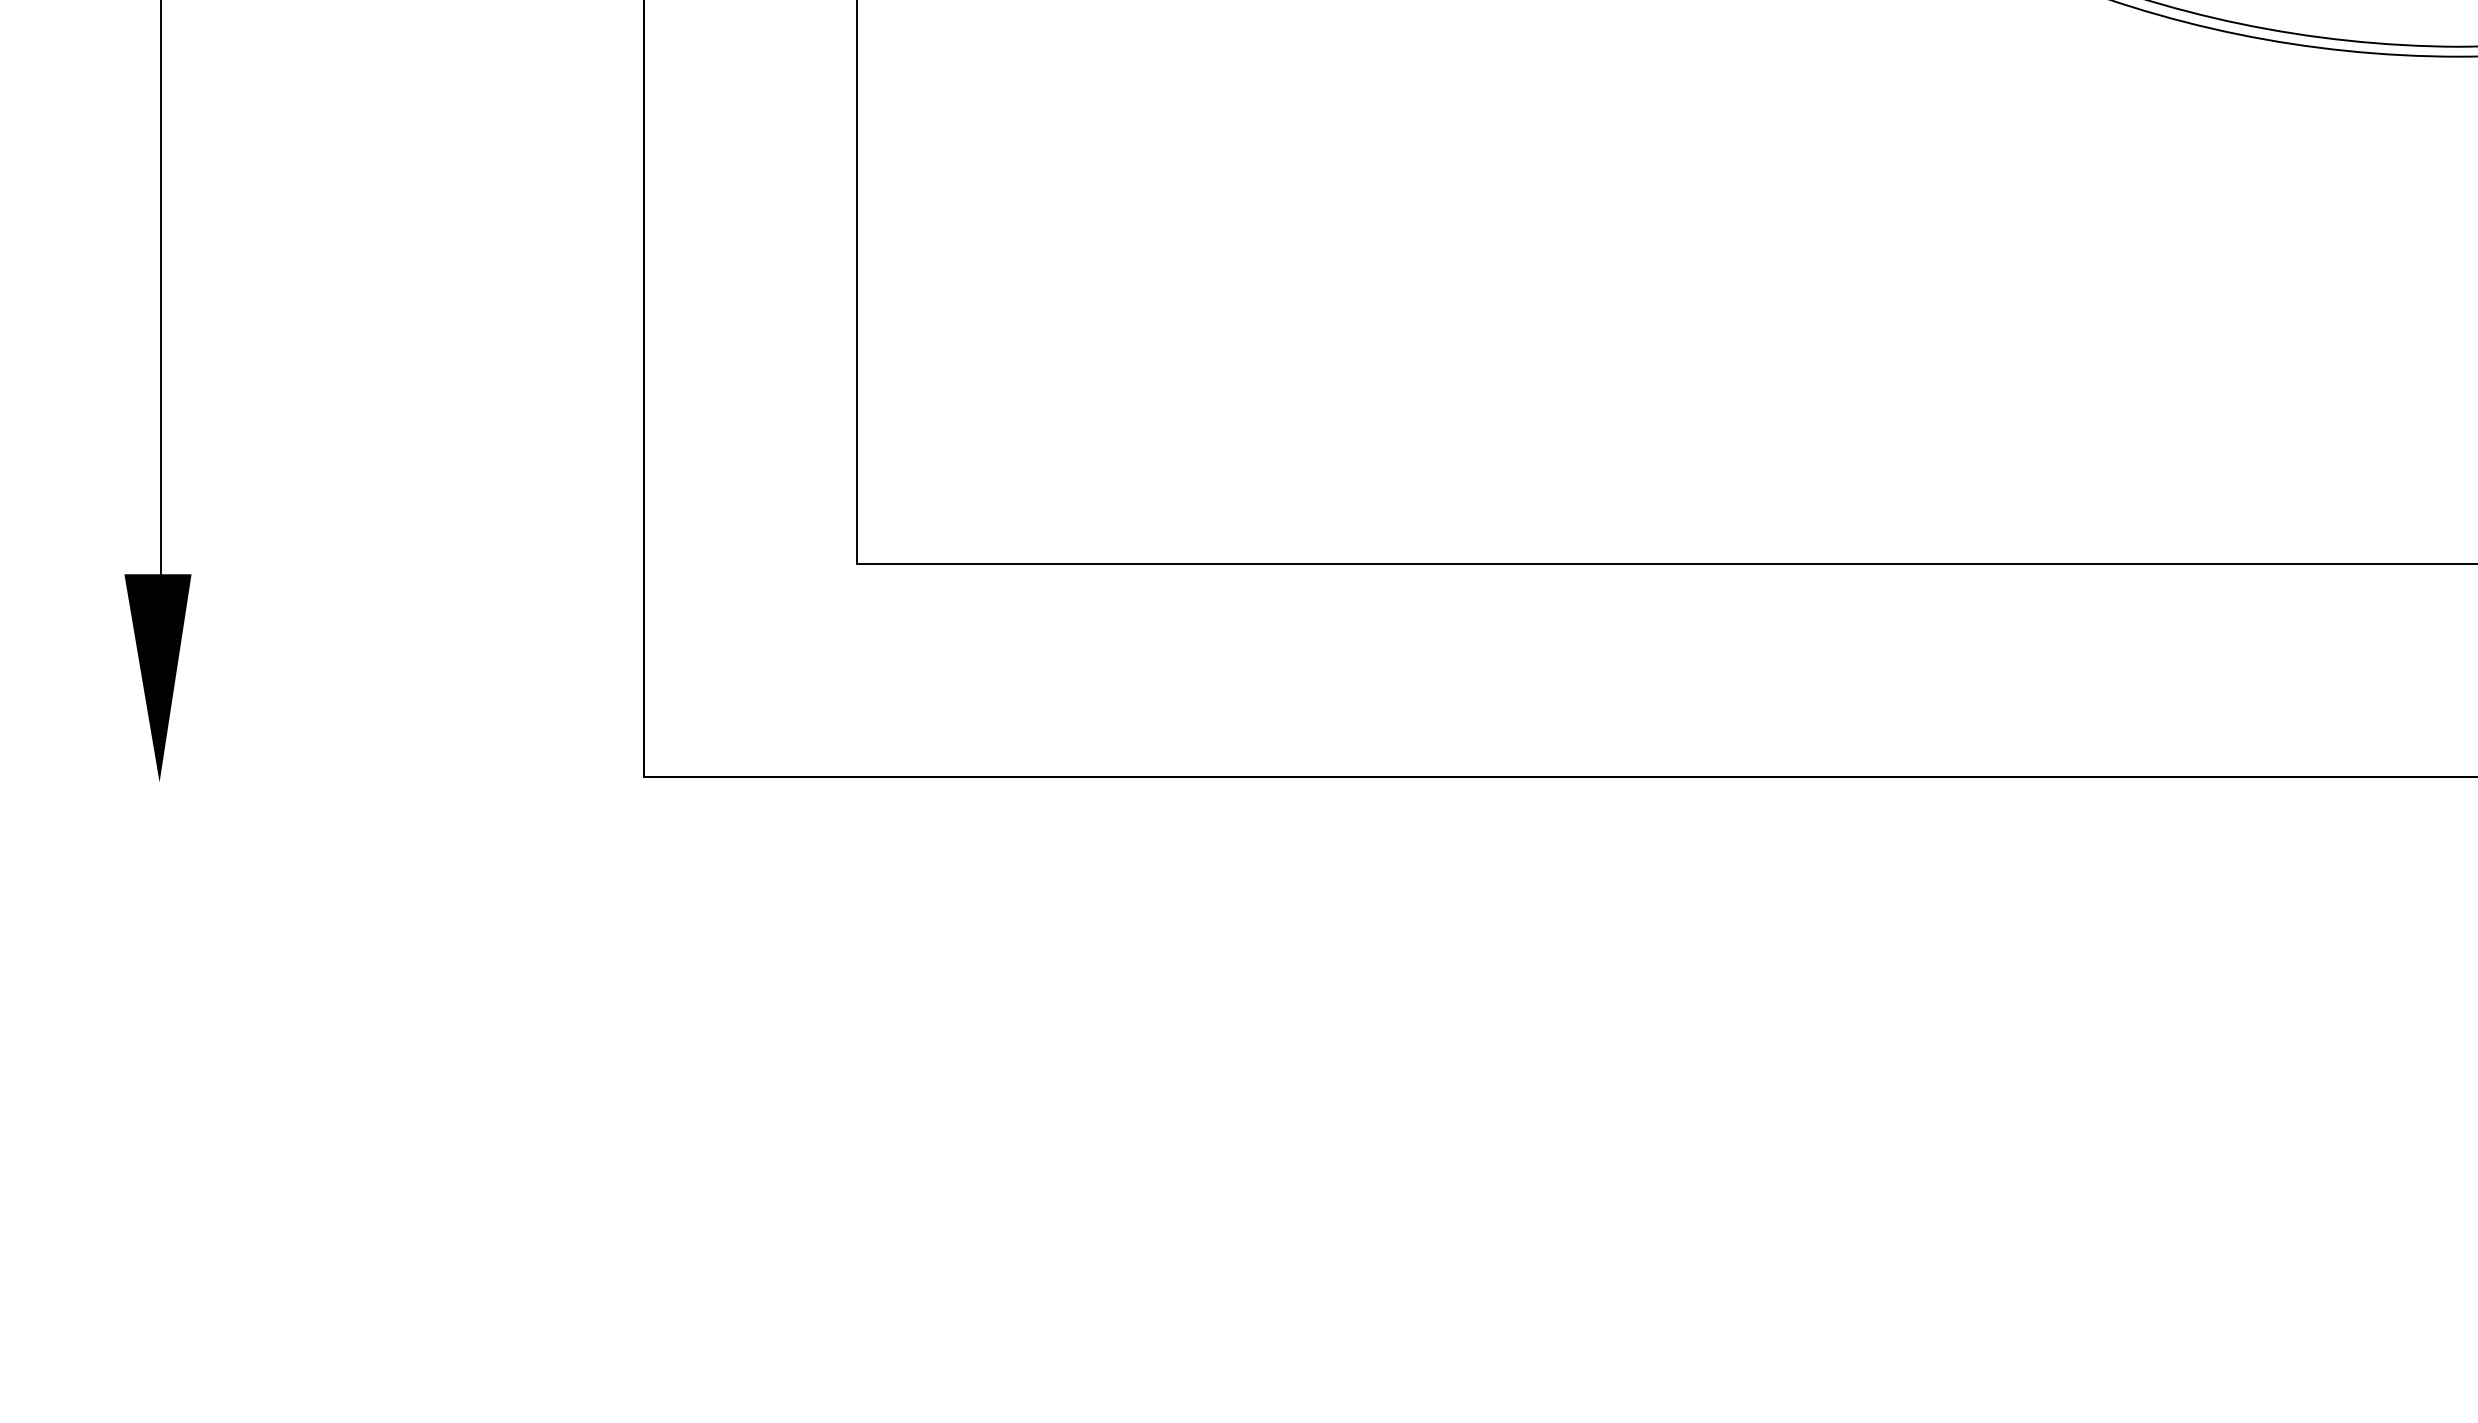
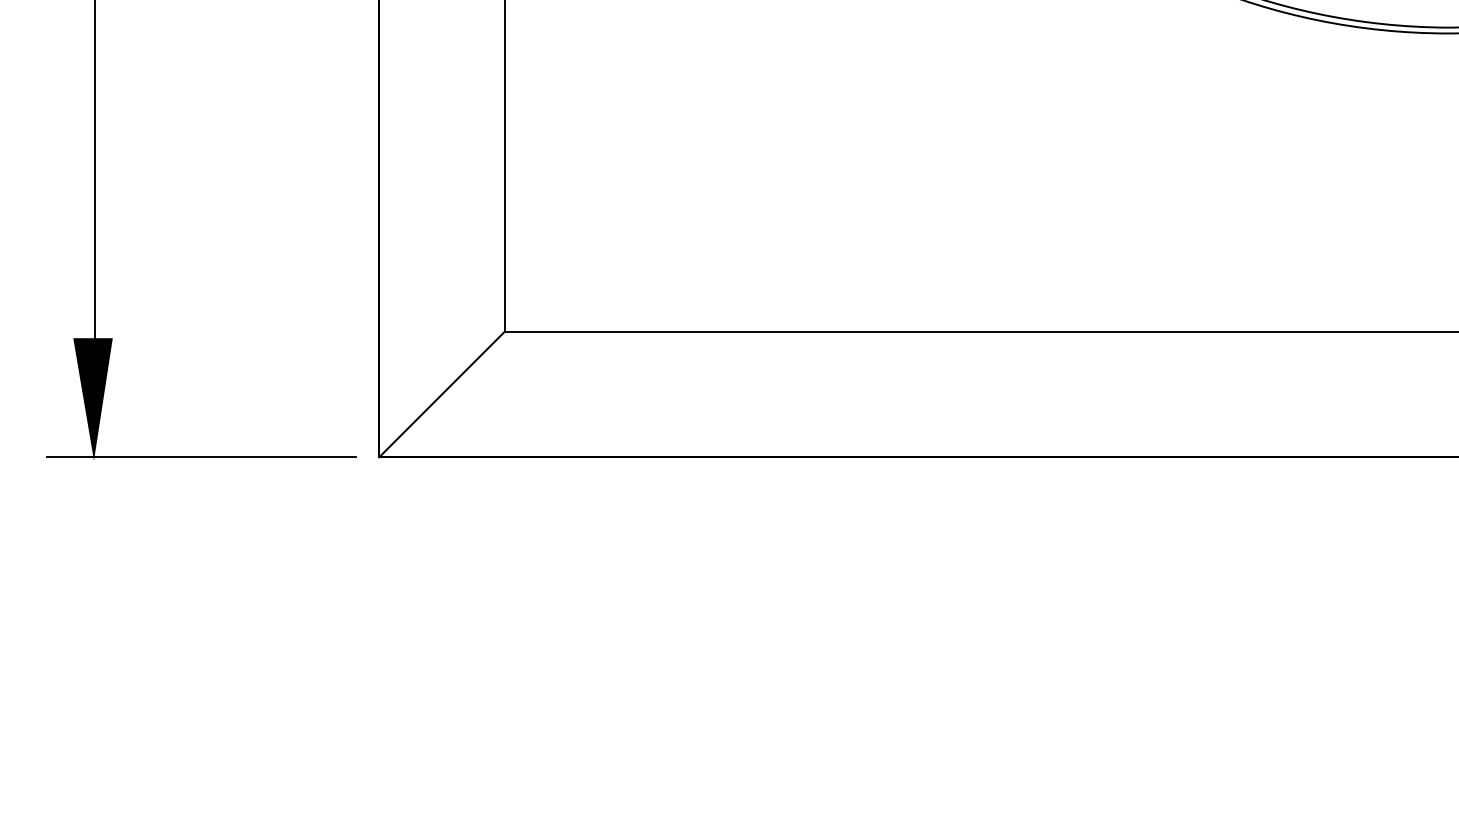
line: (749, 669) -> (441, 394), added
line: (342, 776) -> (201, 457), added

